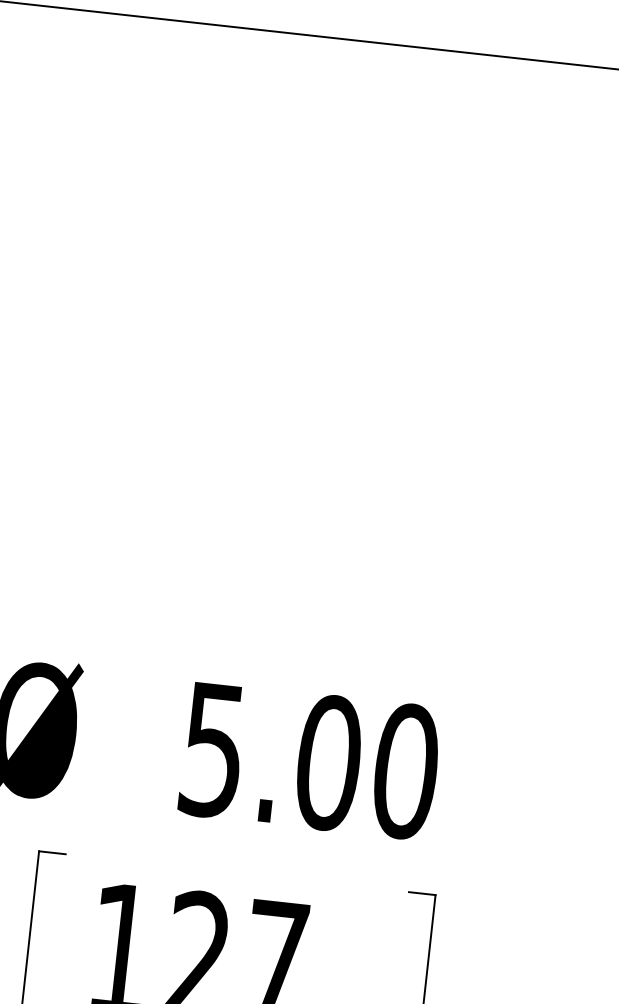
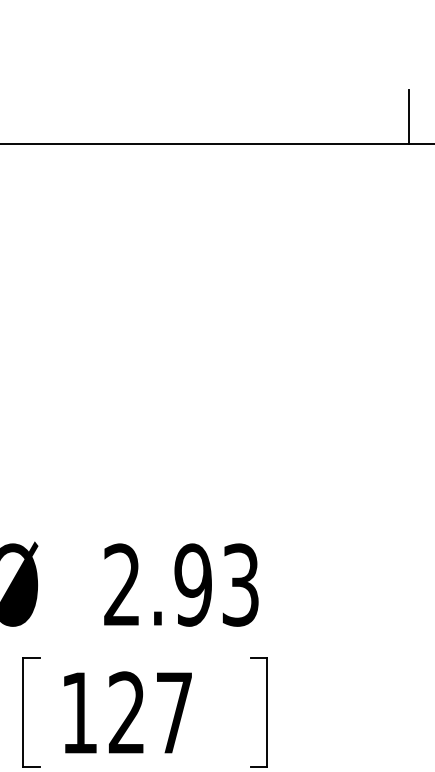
text: (309, 759) -> (181, 584), 5.00 -> 2.93

